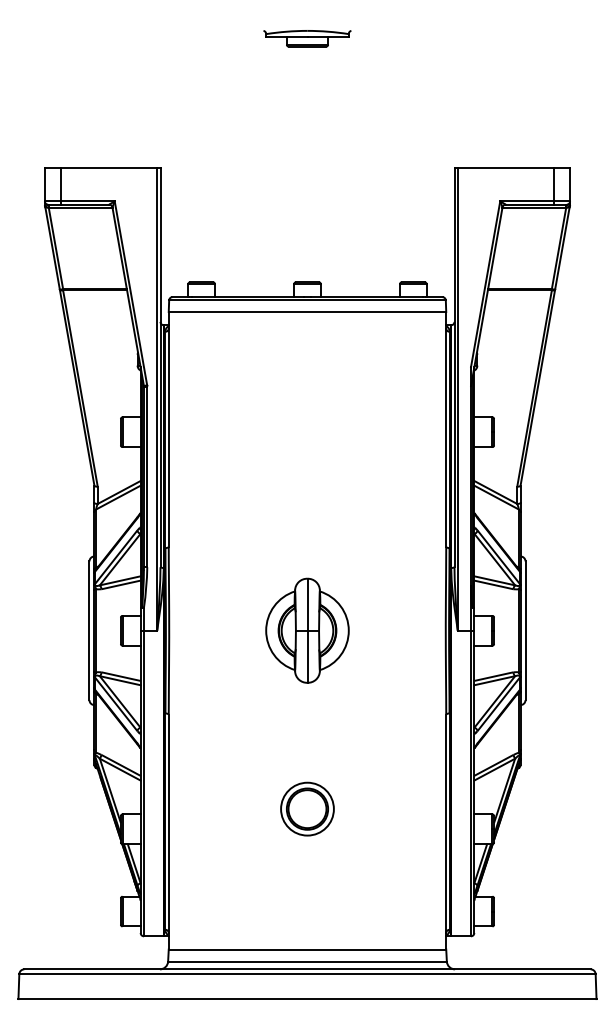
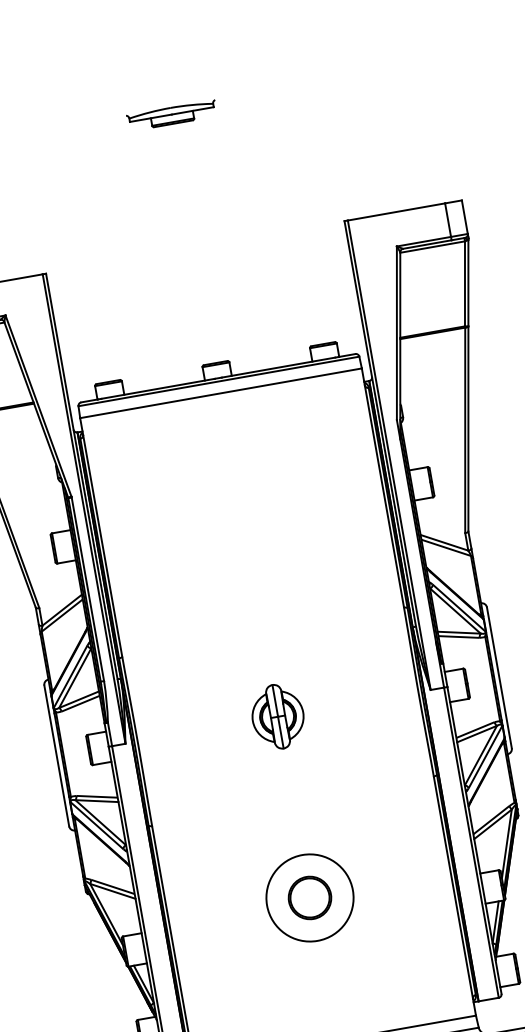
part: (307, 630) -> (278, 716), size x0.6
circle: (307, 808) -> (309, 897), size x1.6

